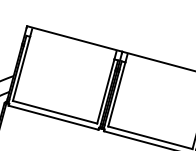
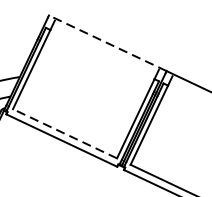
line: (74, 38) -> (107, 42), solid -> dashed
line: (55, 112) -> (65, 134), solid -> dashed

